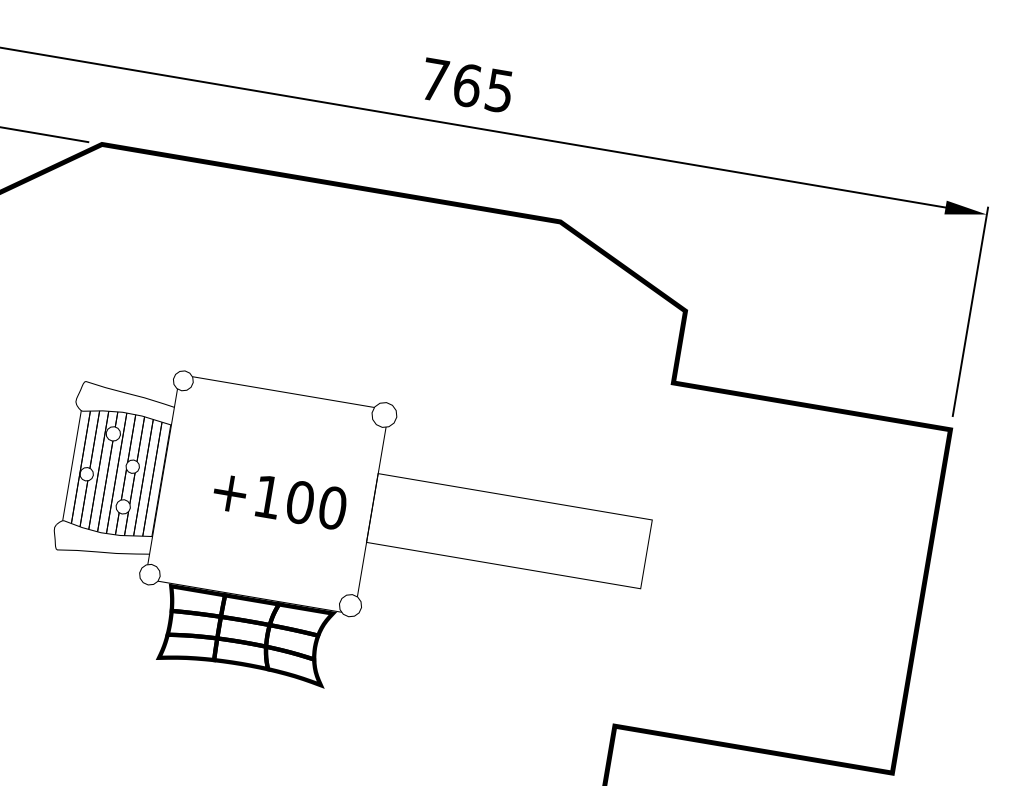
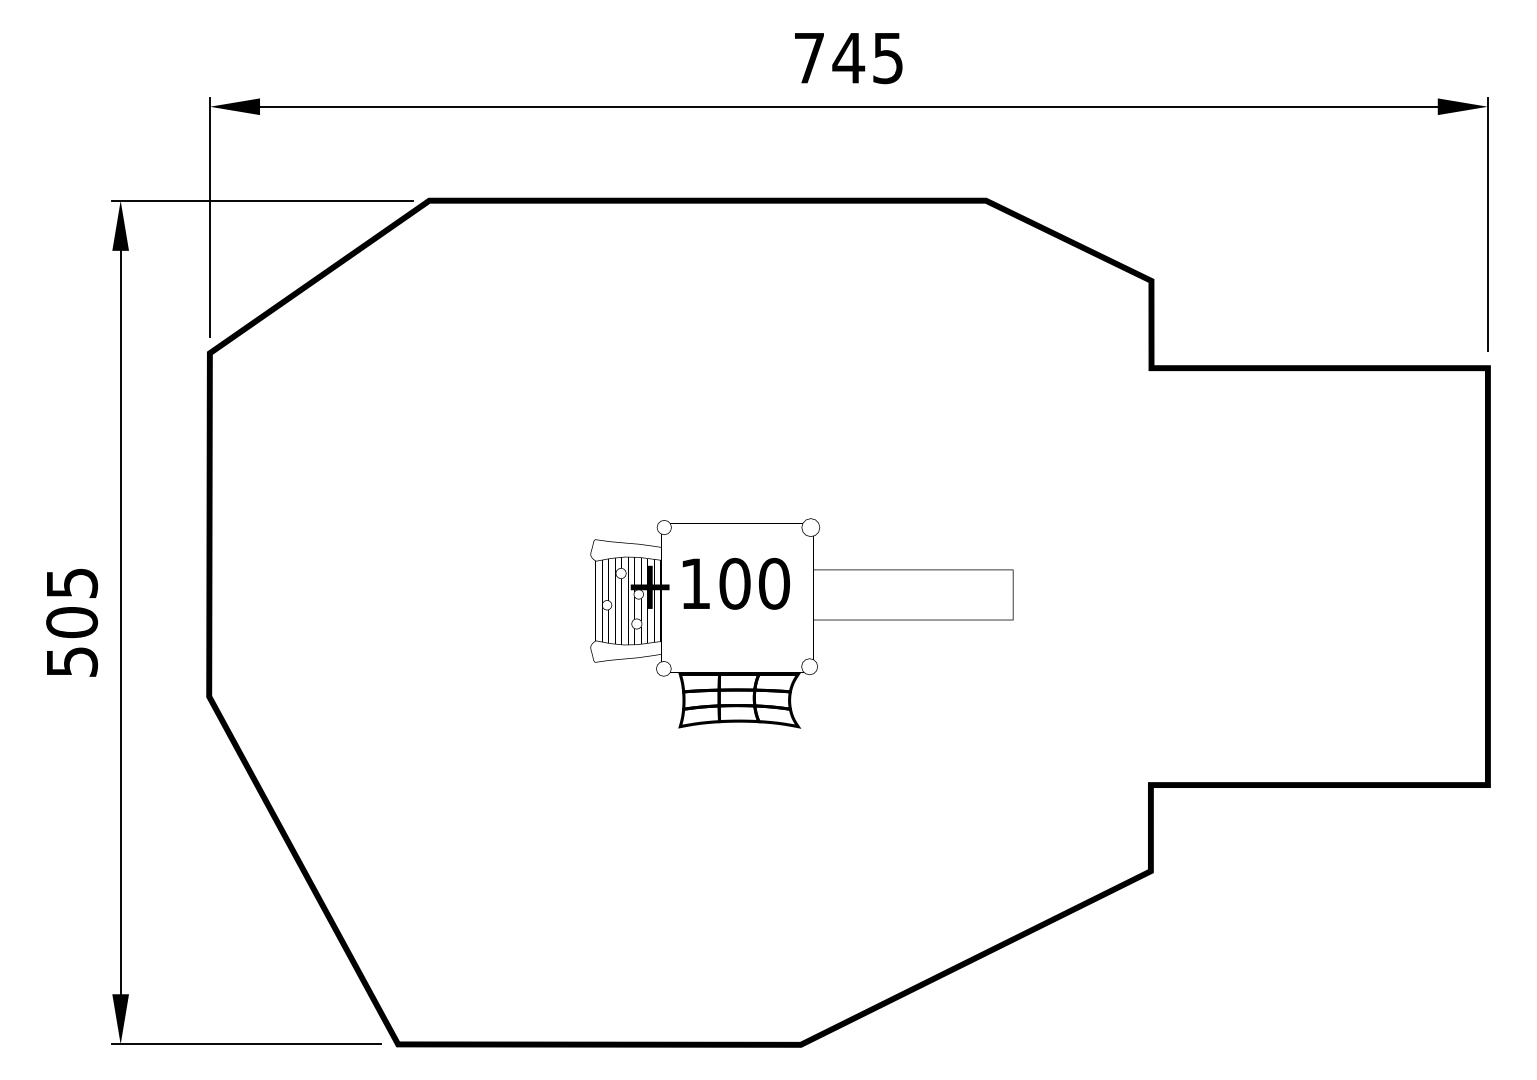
text: (467, 85) -> (848, 58), 765 -> 745
part: (349, 544) -> (801, 623), size x0.6

